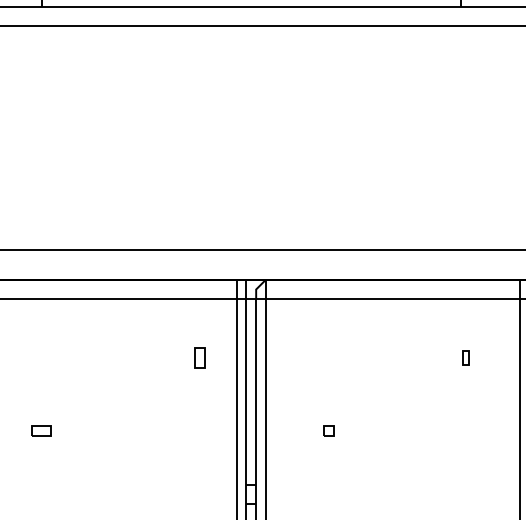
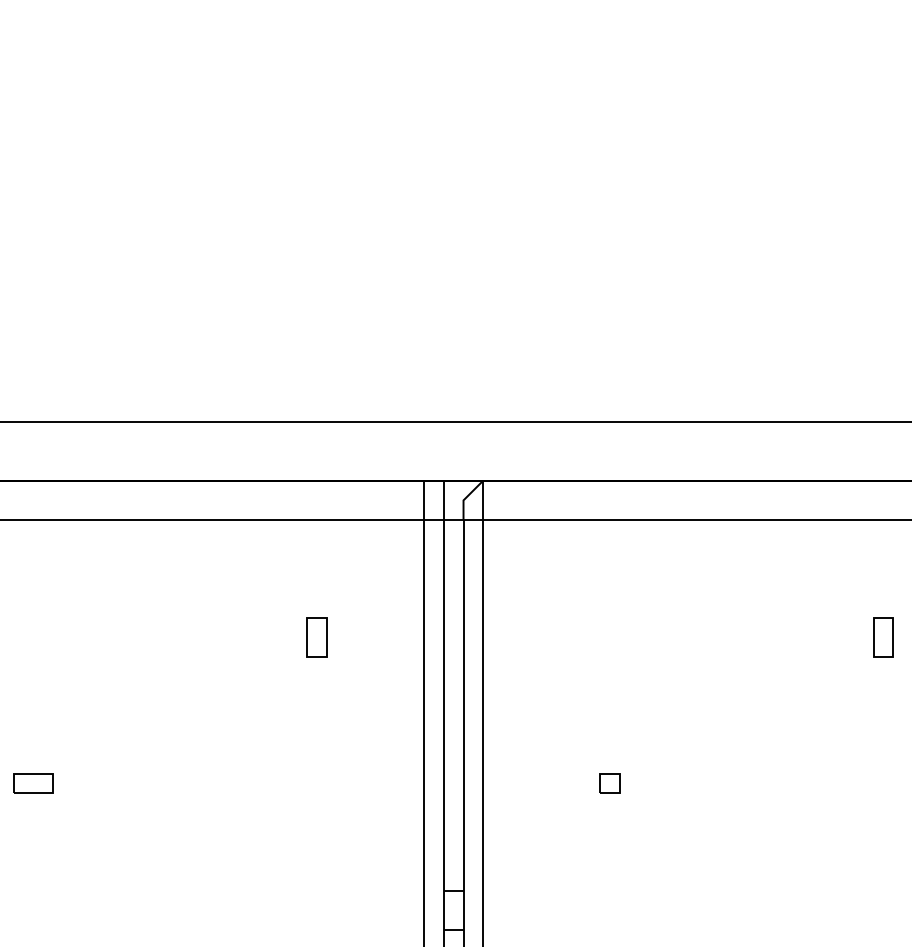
part: (199, 357) -> (315, 636), moved
part: (465, 357) -> (882, 636), size x1.43

